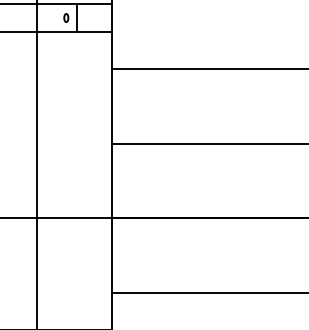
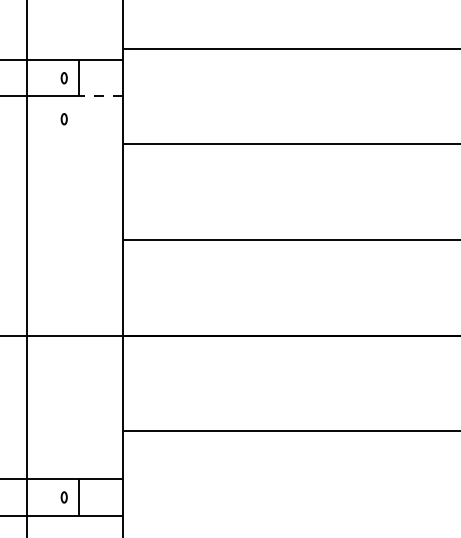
line: (94, 32) -> (100, 96), solid -> dashed
part: (65, 50) -> (63, 119), added

